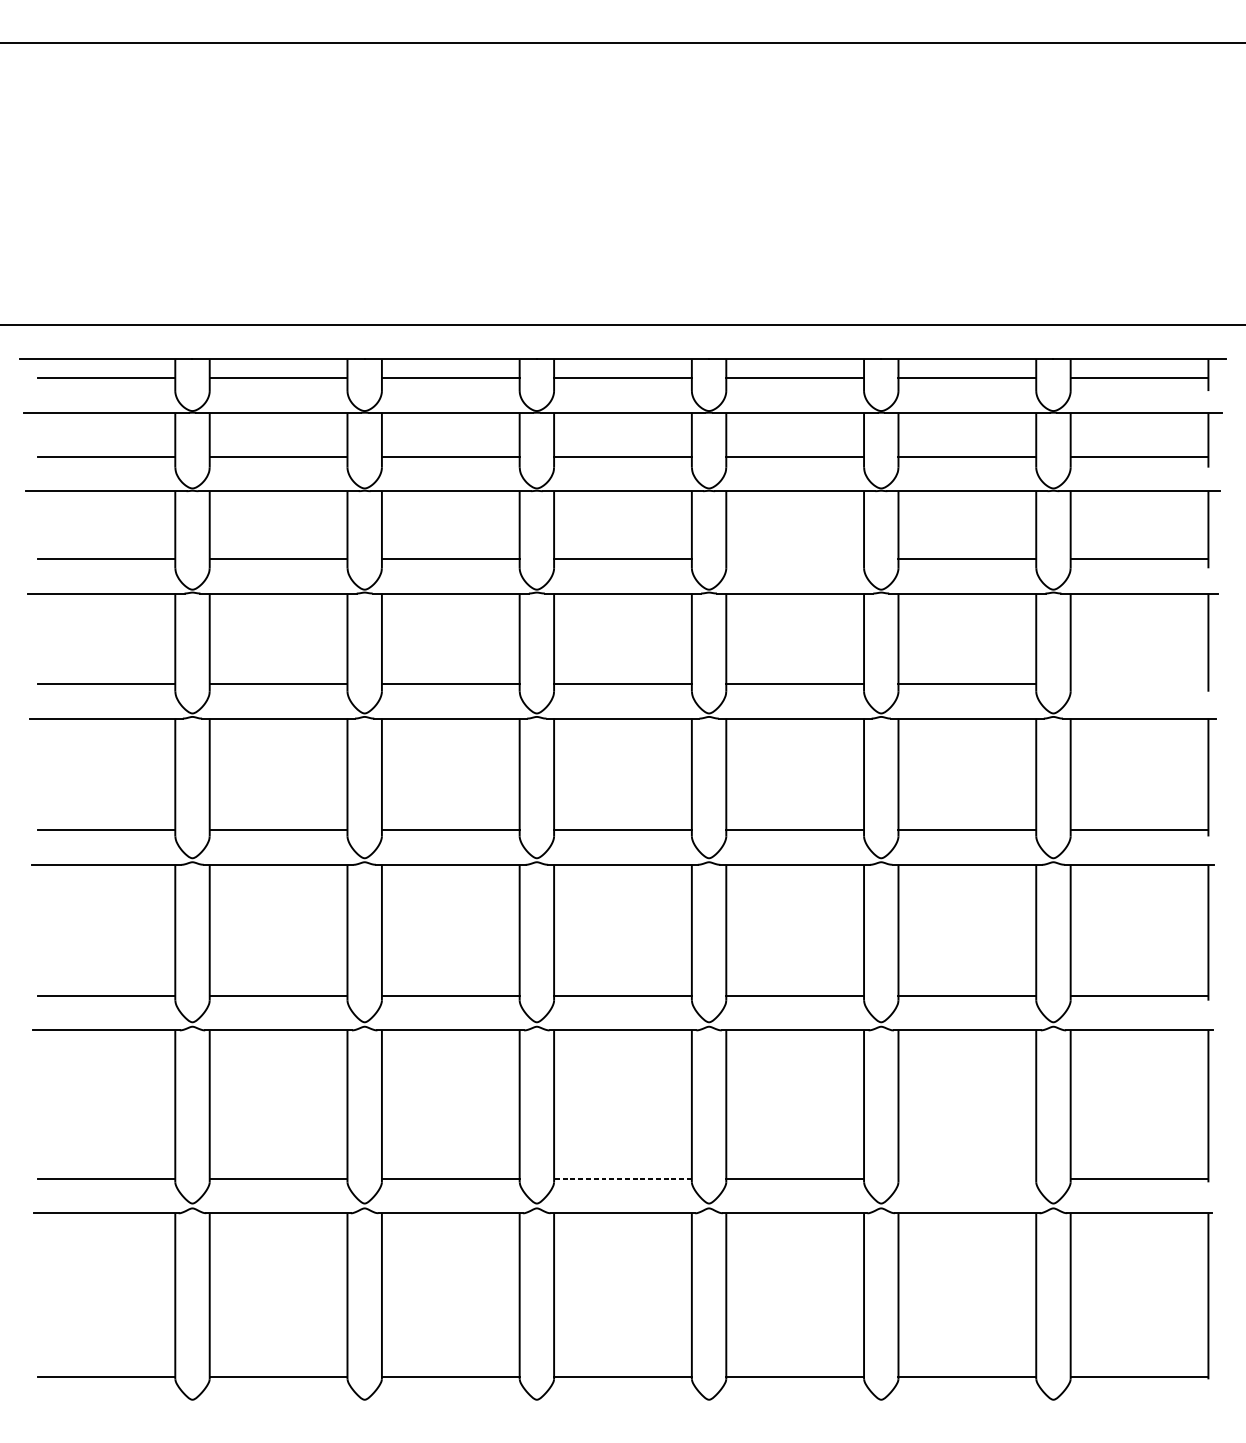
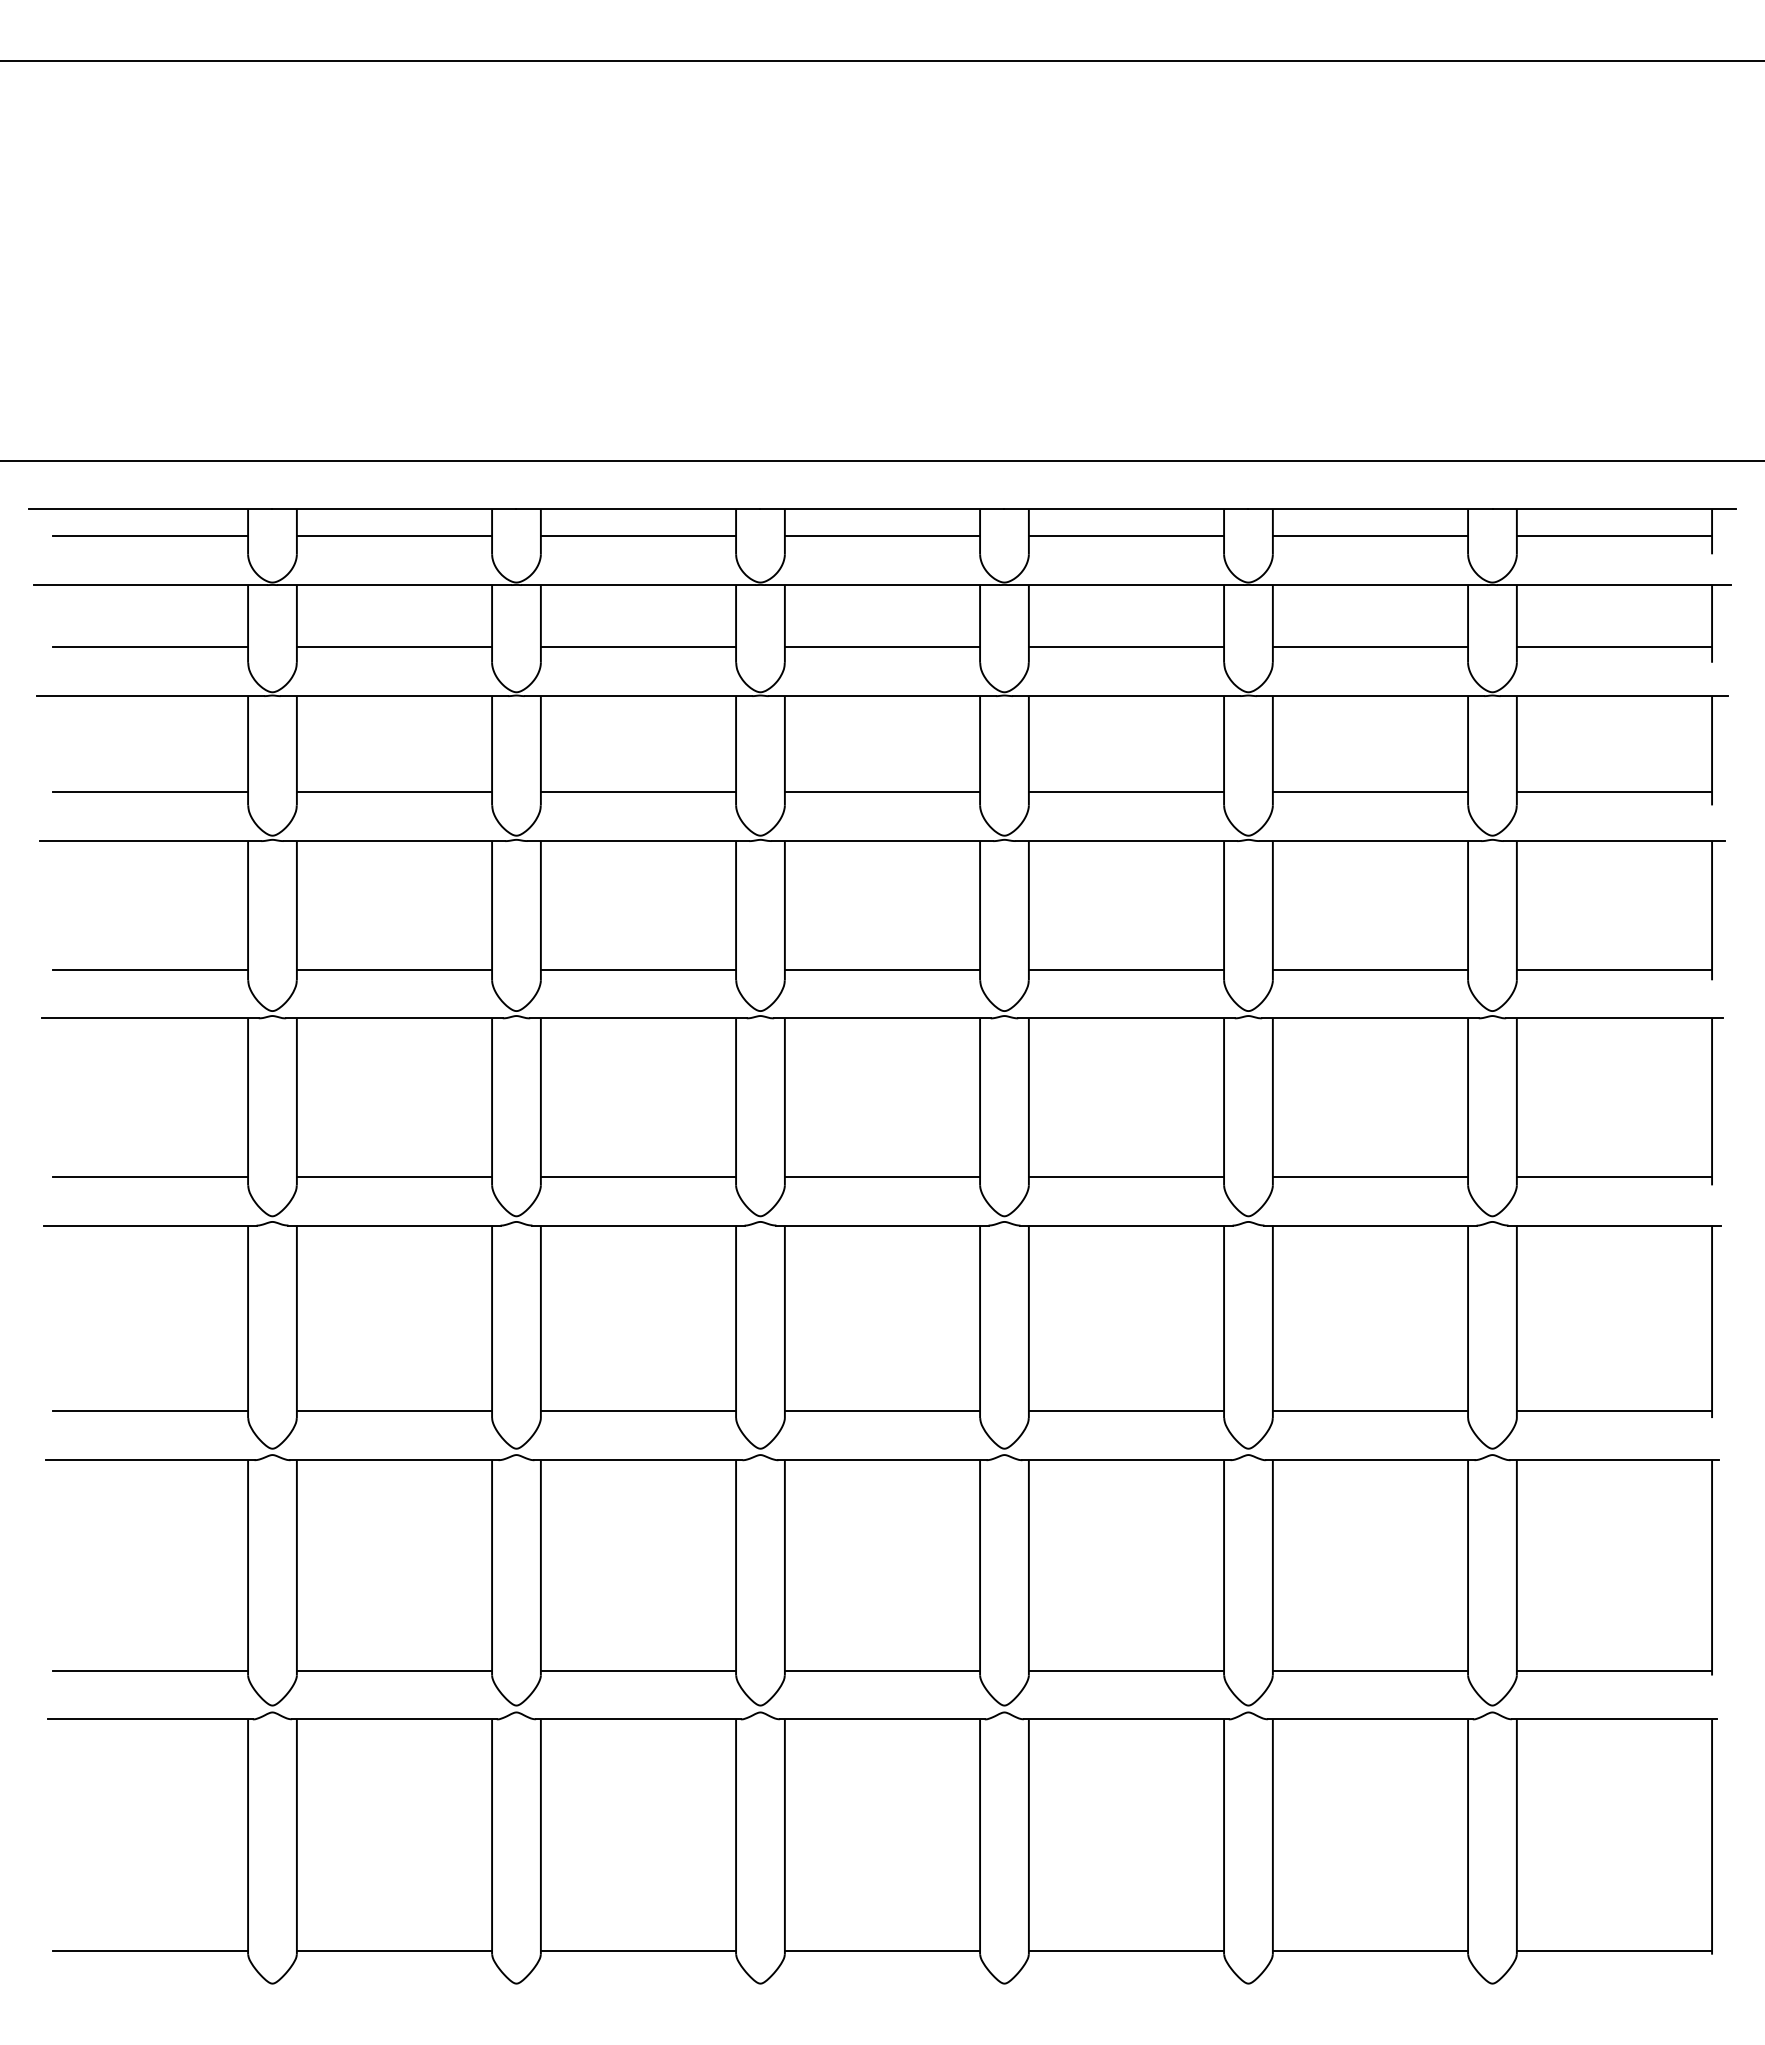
line: (795, 559) -> (1126, 792), added
line: (1139, 684) -> (1614, 969), added
line: (623, 1178) -> (882, 1670), dashed -> solid
line: (967, 1178) -> (1370, 1670), added

